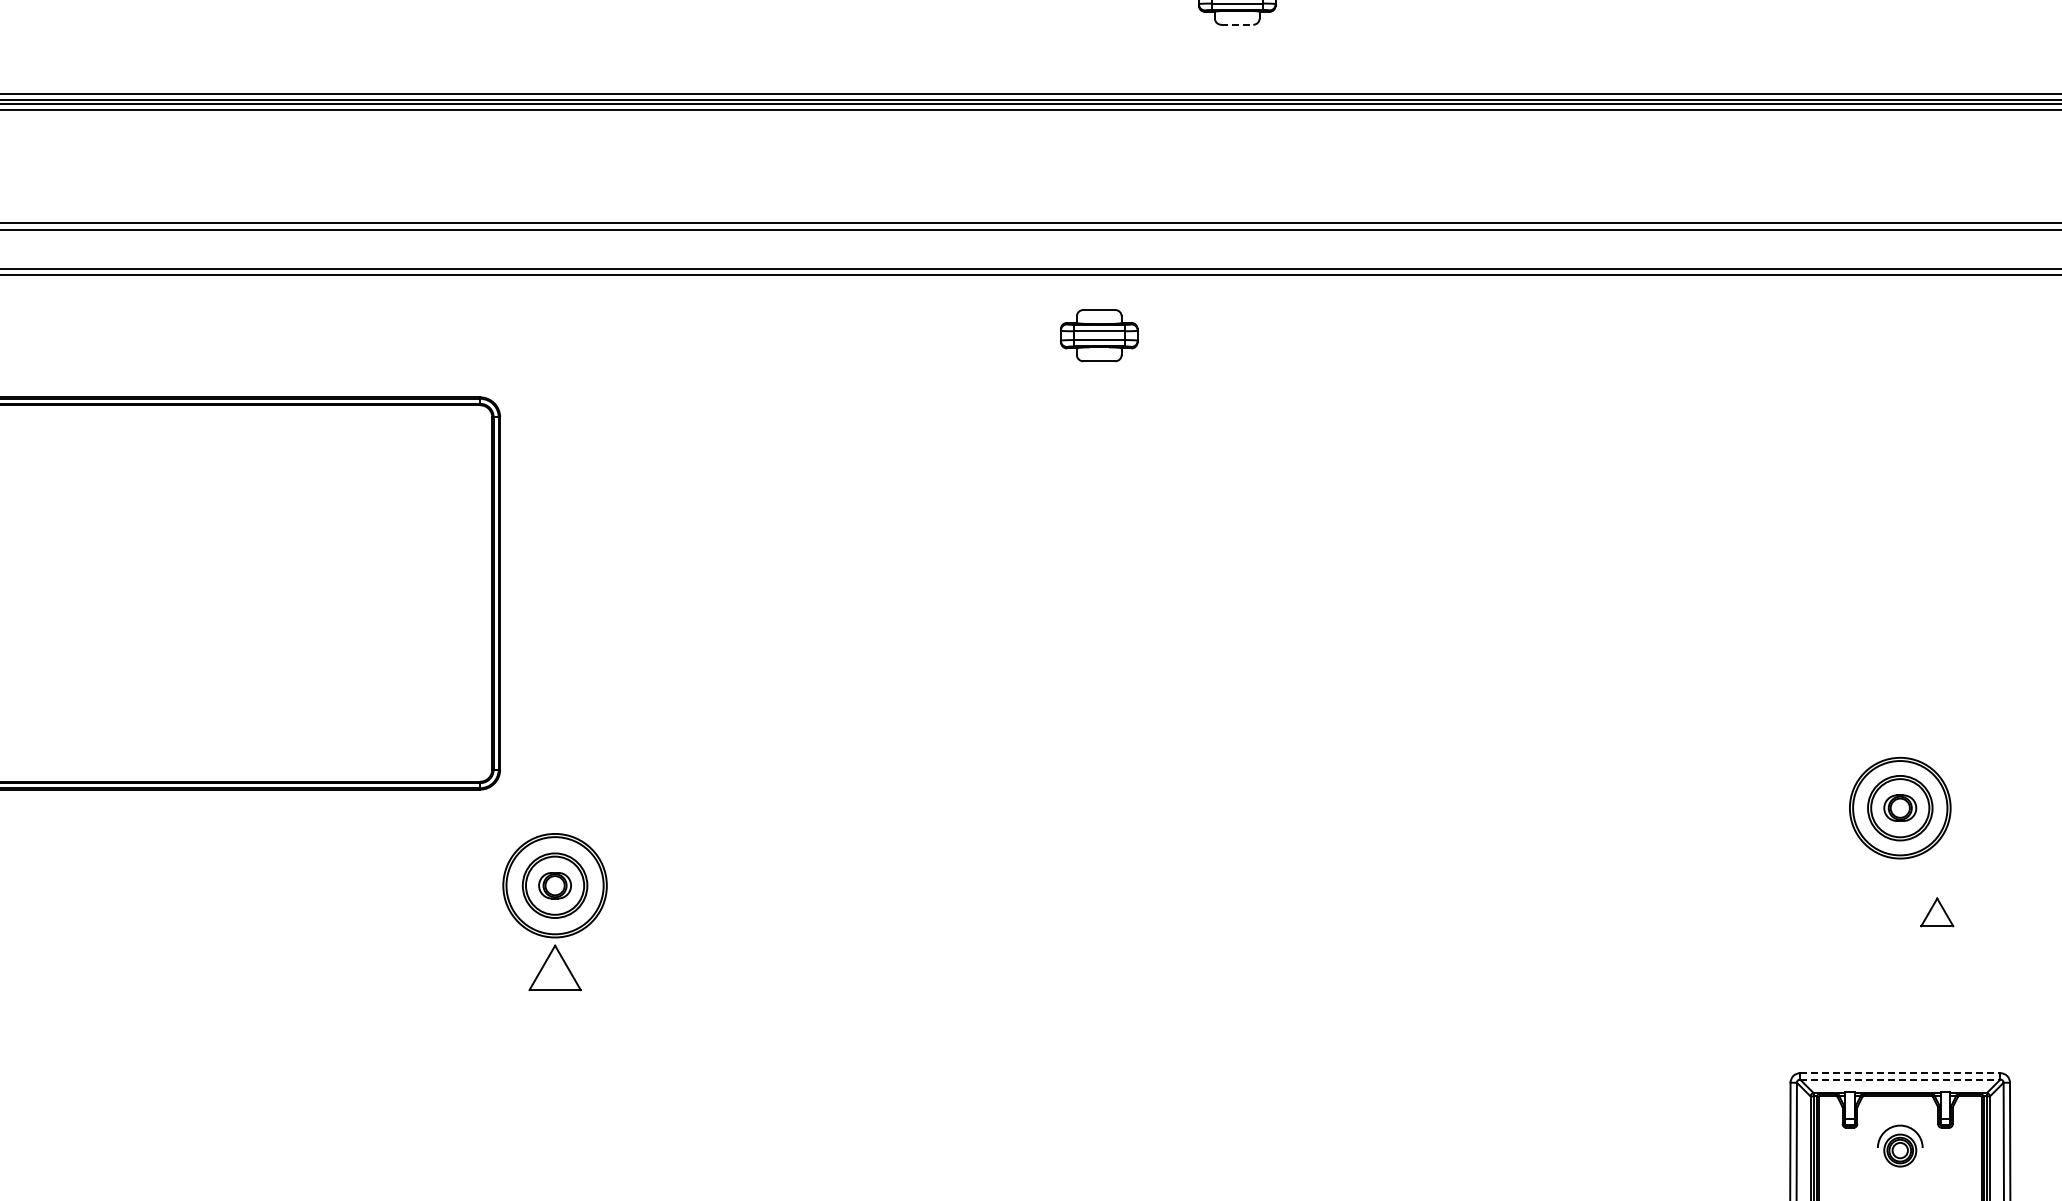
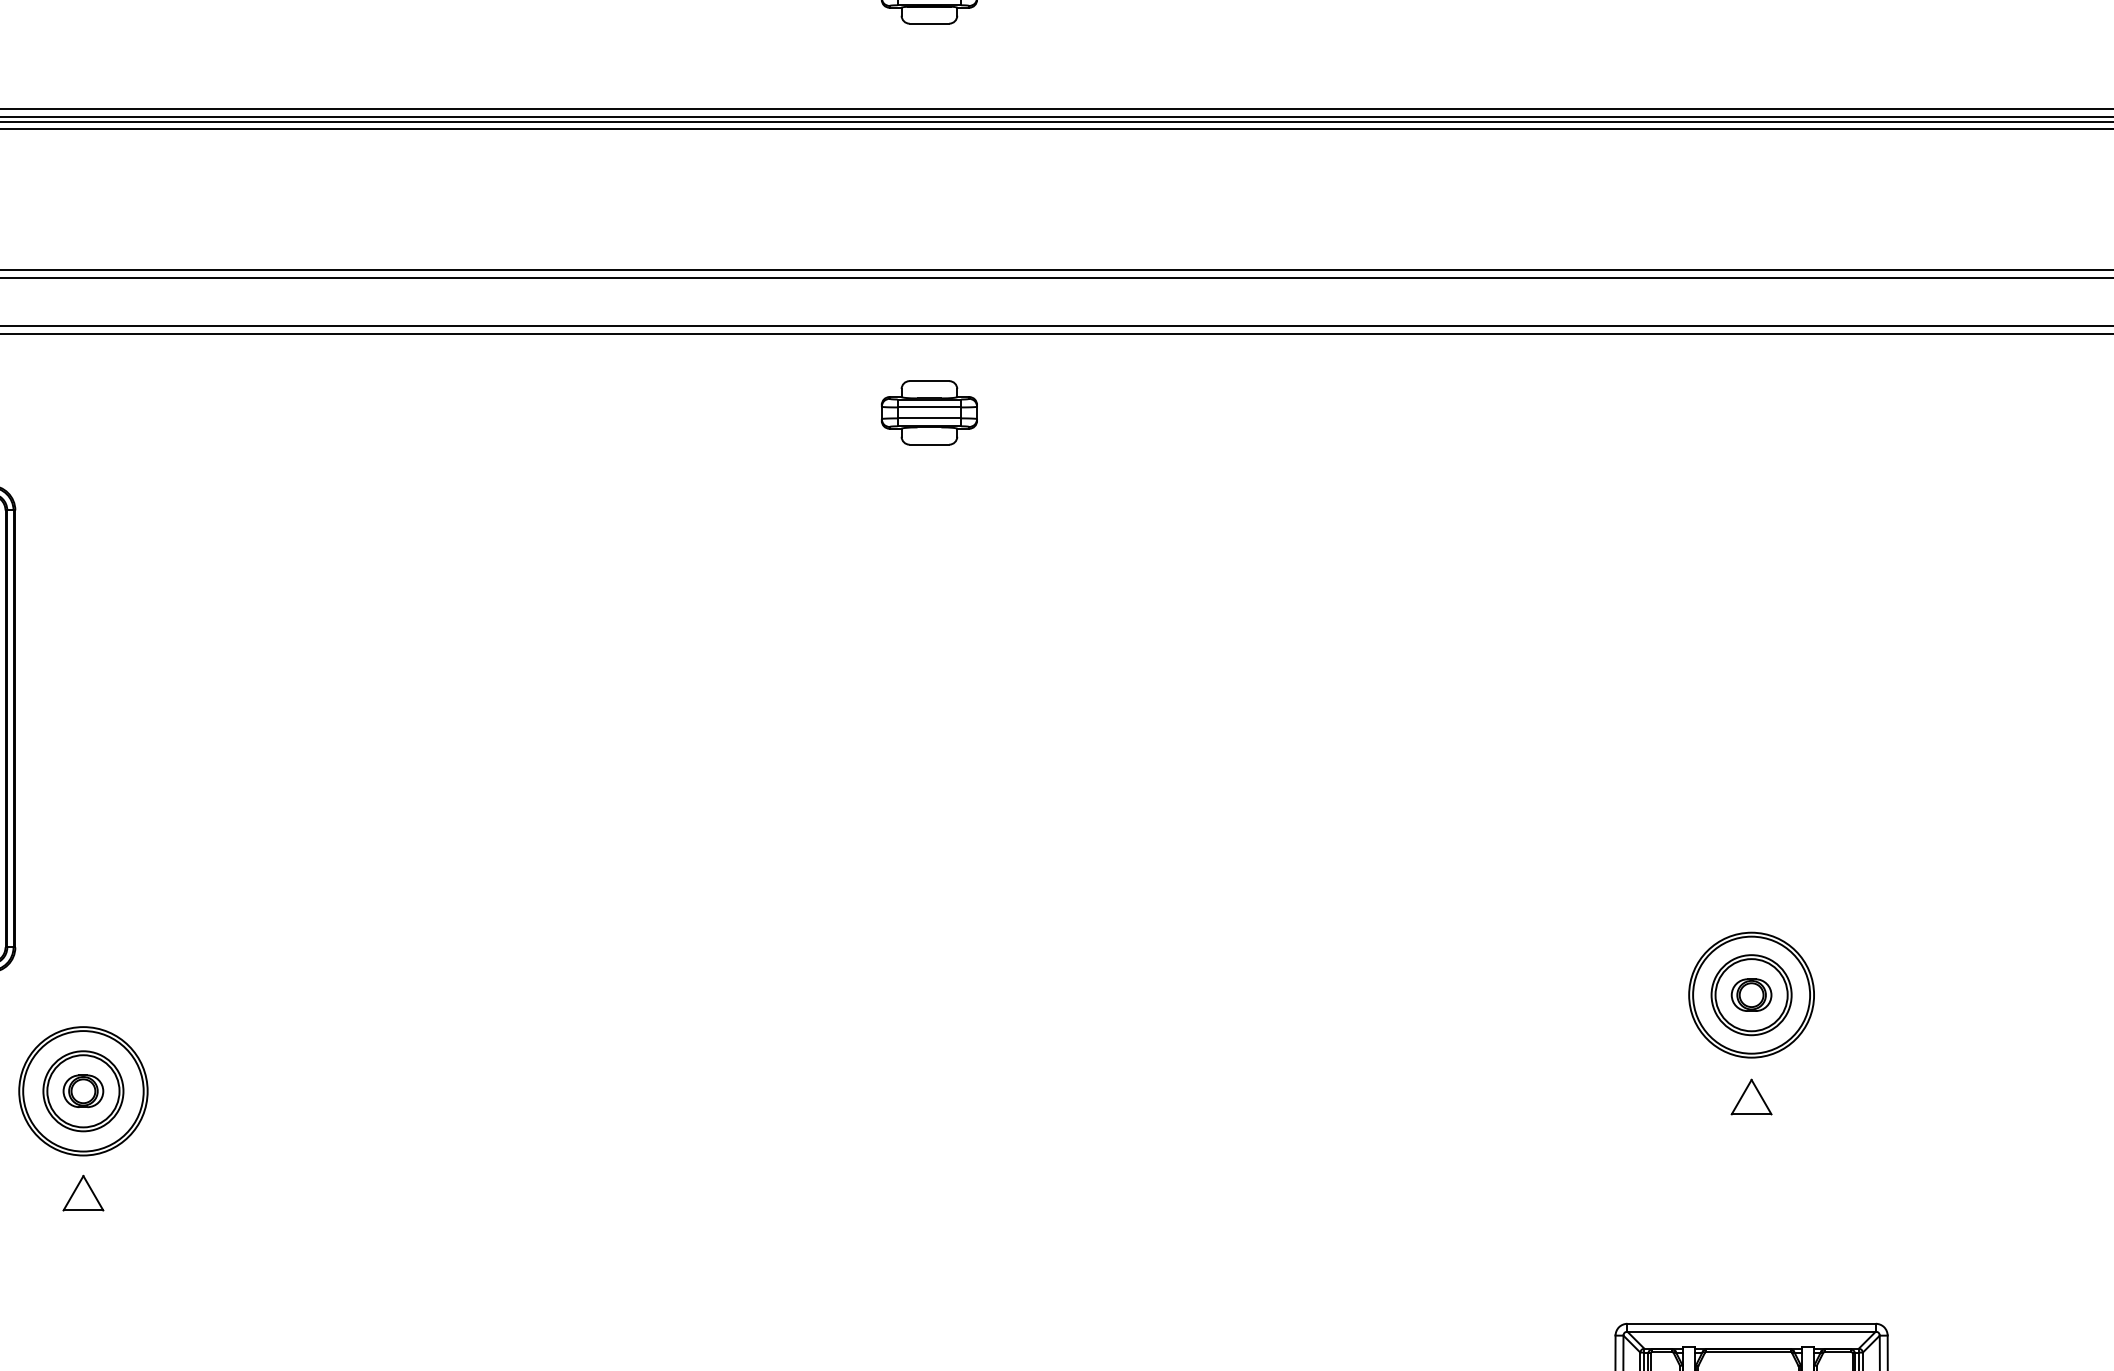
line: (1237, 24) -> (929, 23), dashed -> solid
part: (1099, 335) -> (929, 412), moved
part: (1937, 912) -> (1751, 1097), moved
part: (554, 967) -> (82, 1192), size x0.62
line: (1900, 1073) -> (1751, 1324), dashed -> solid
line: (1900, 1079) -> (1751, 1331), dashed -> solid

